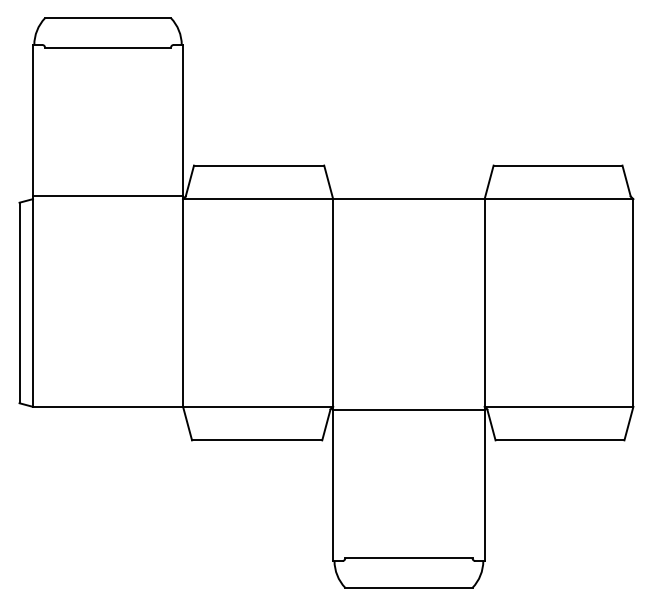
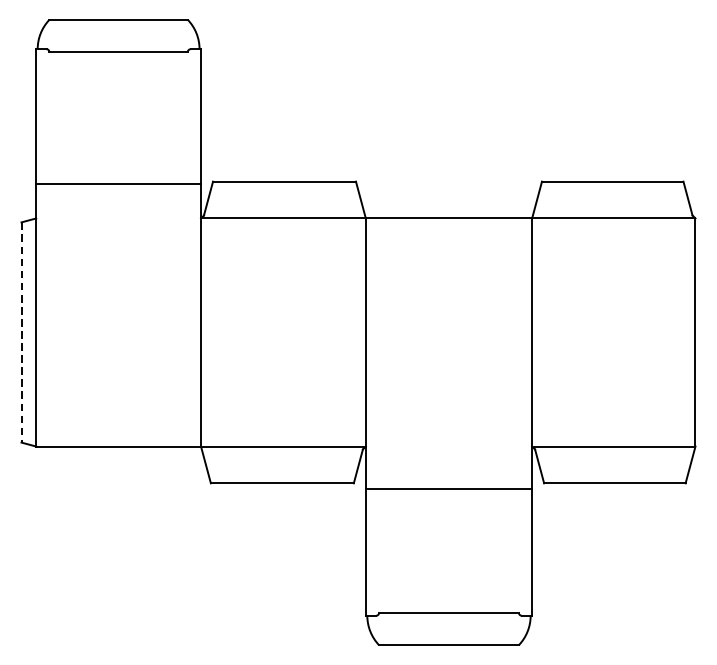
line: (107, 196) -> (118, 183), moved
line: (19, 303) -> (21, 333), solid -> dashed
line: (408, 409) -> (448, 488), moved

